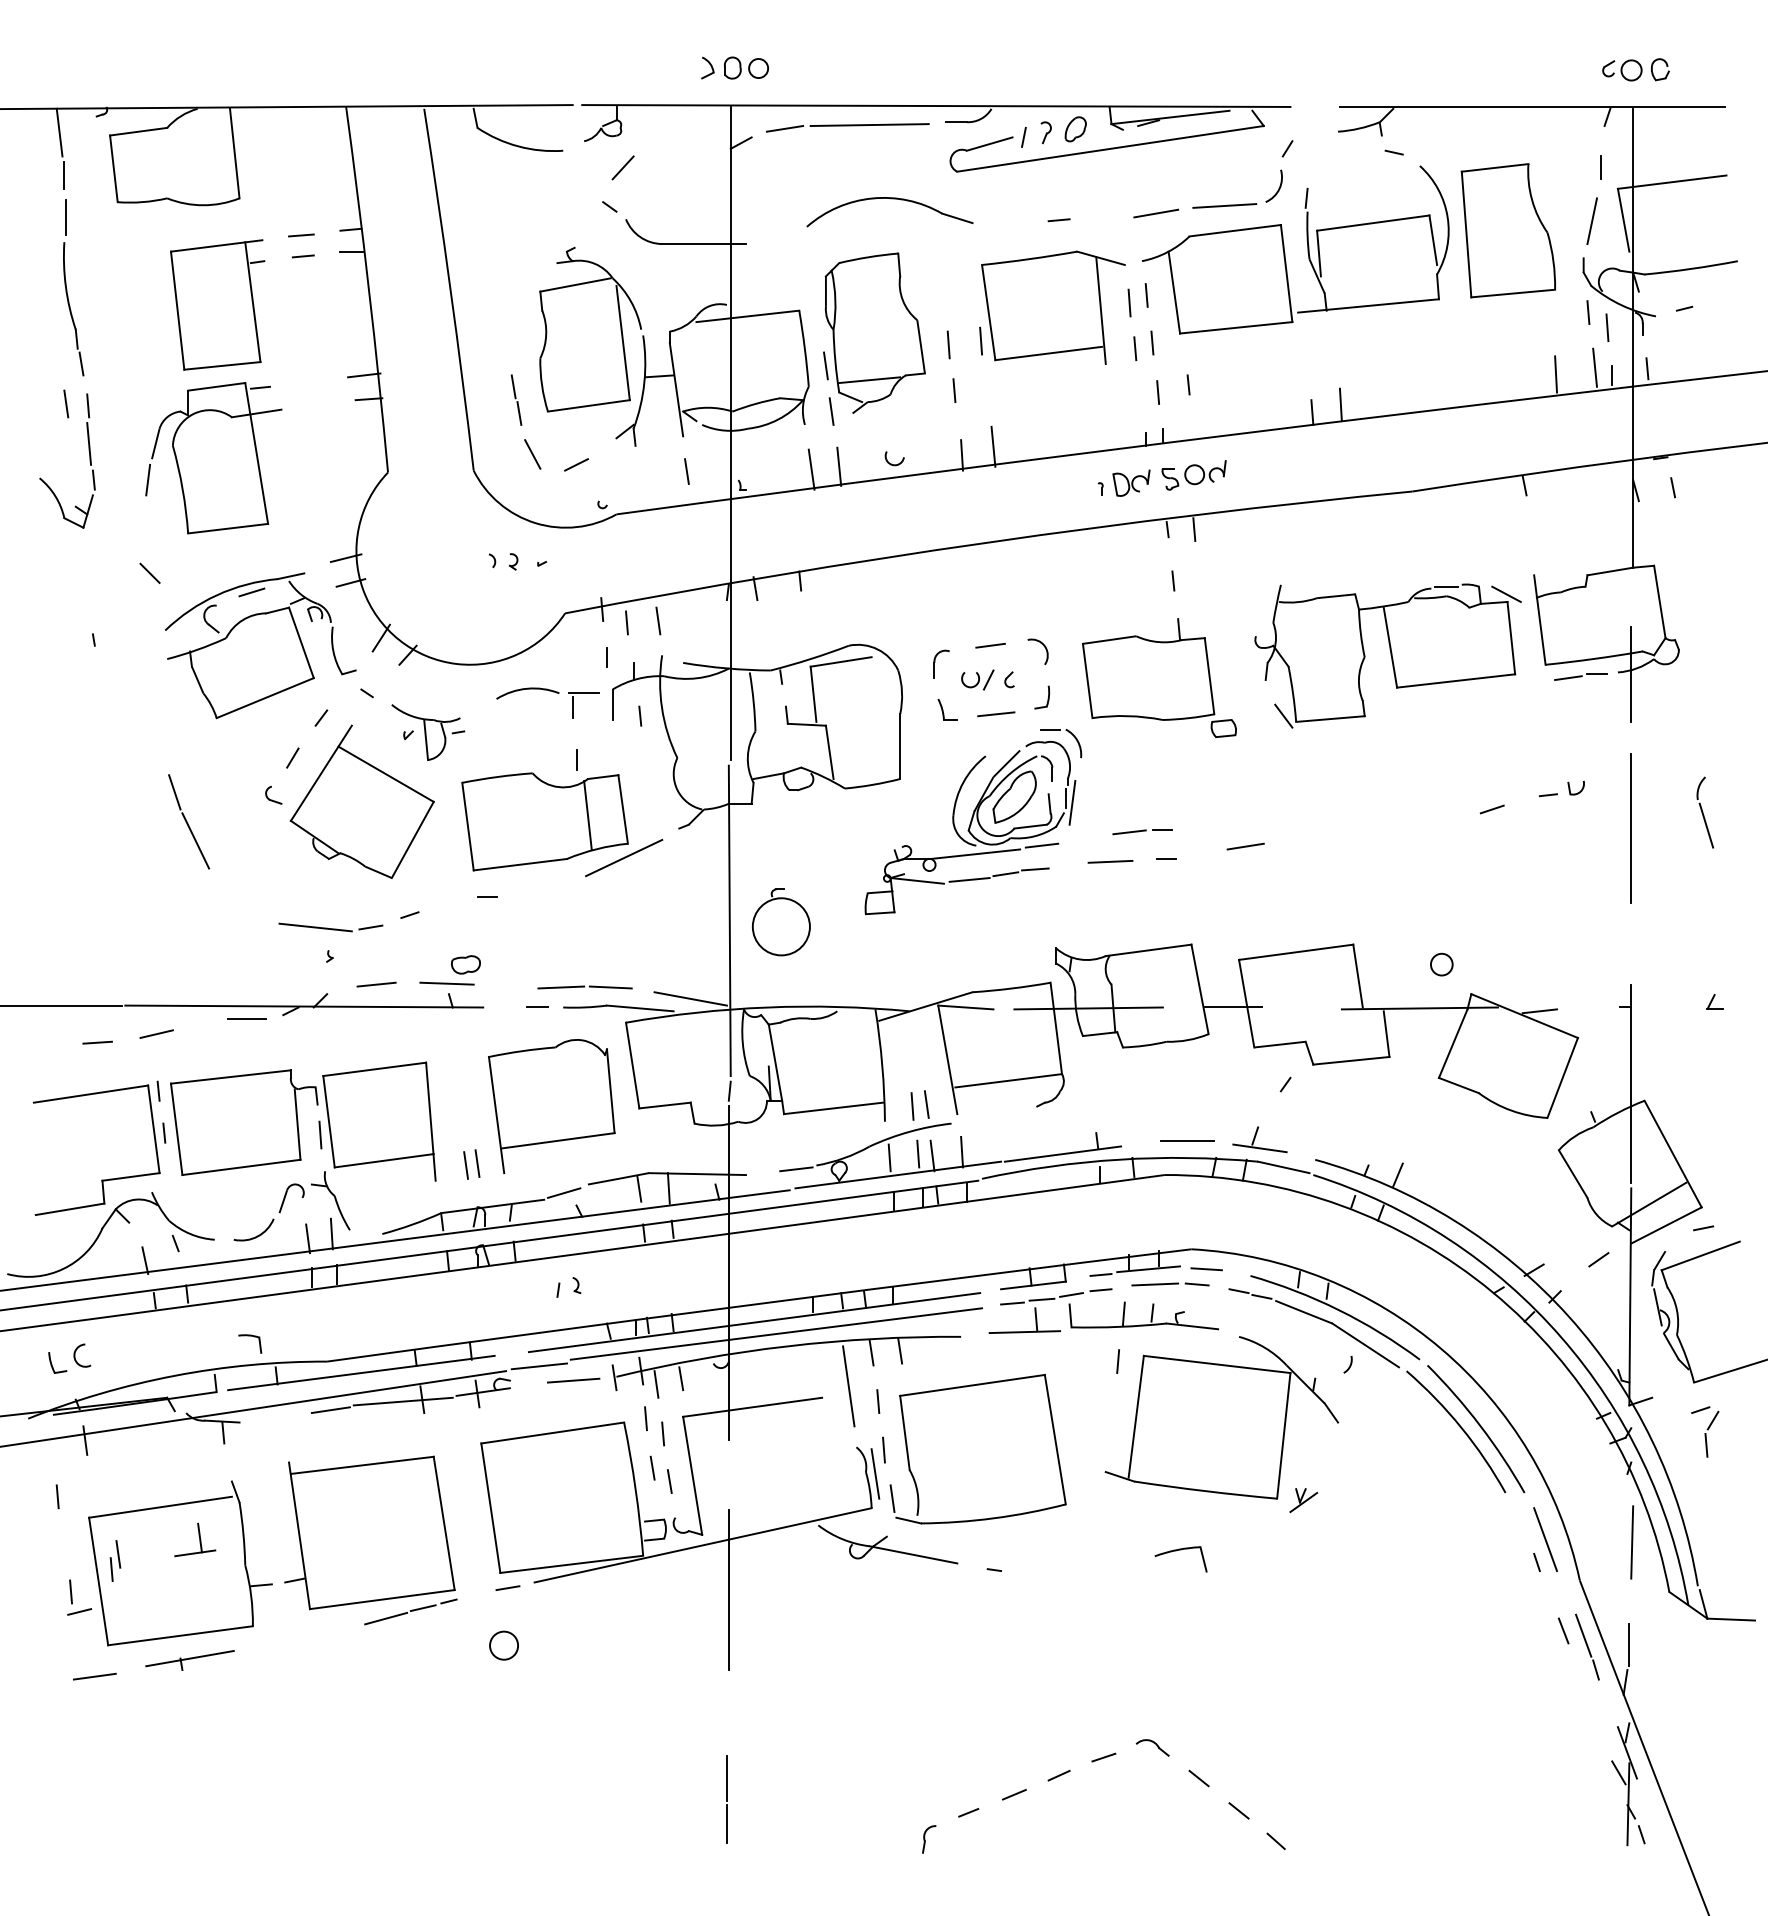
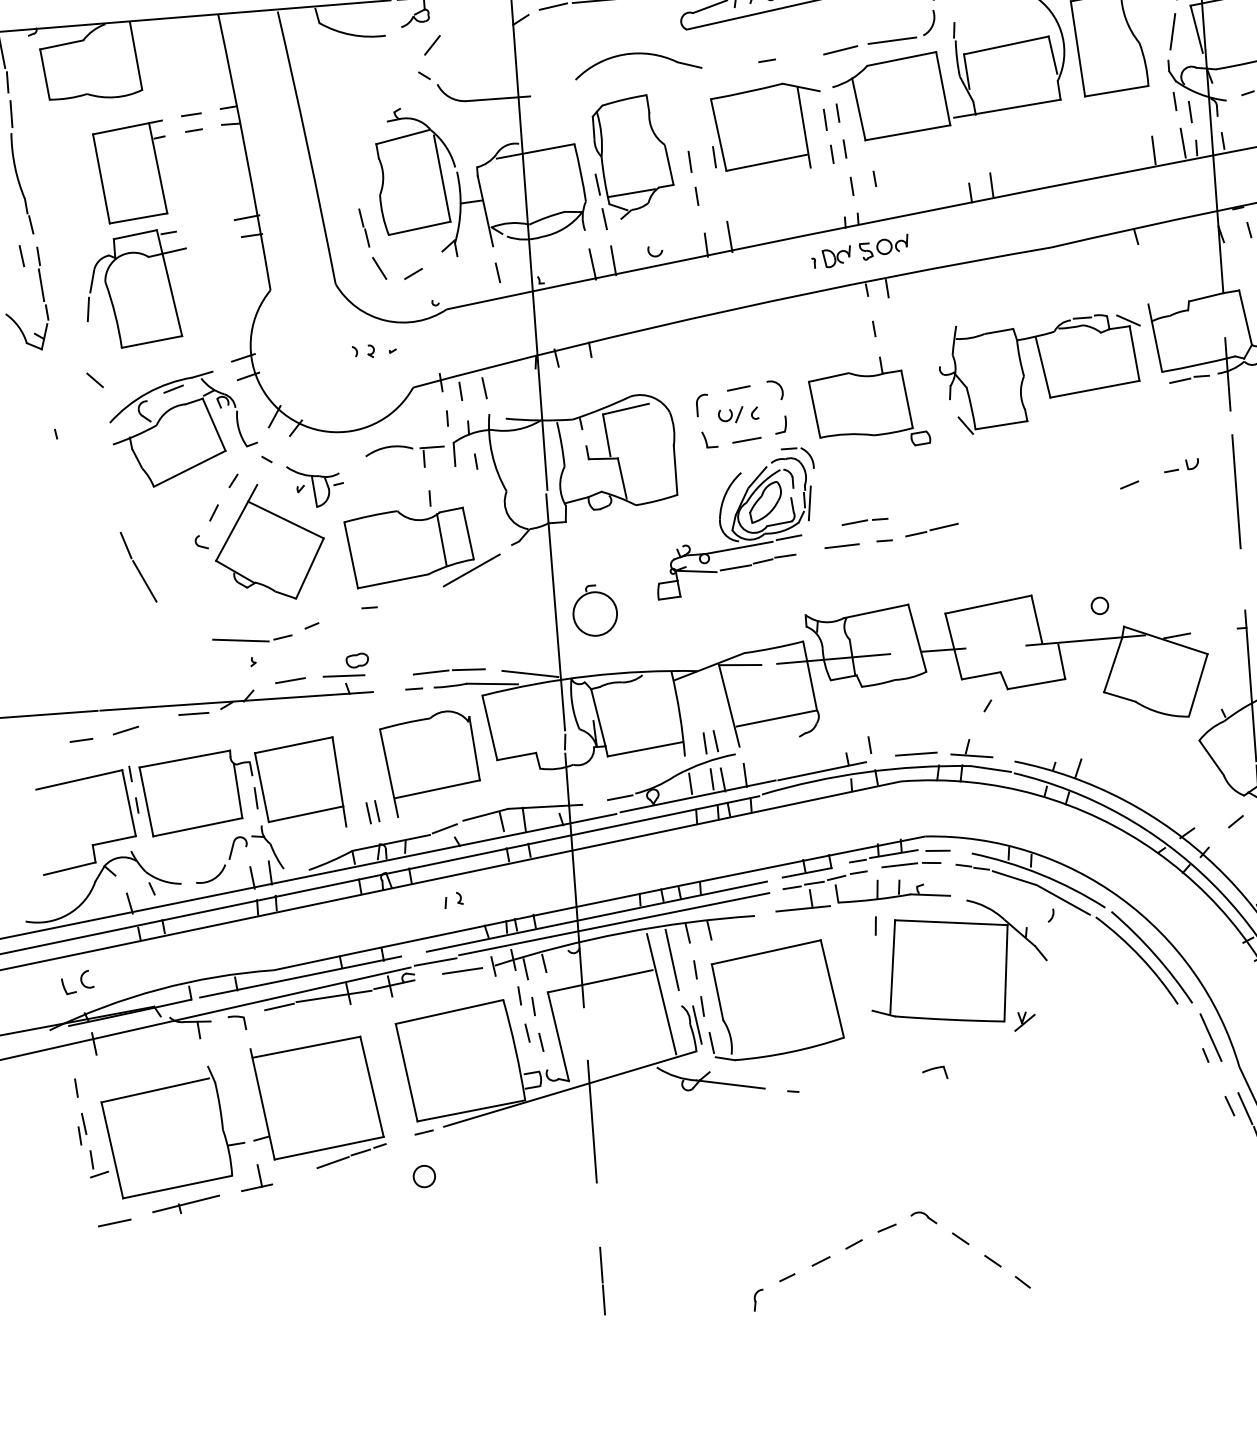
line: (1208, 853) -> (916, 534), added
line: (1127, 1124) -> (869, 745), added
part: (250, 1336) -> (237, 1017), moved
line: (831, 1430) -> (661, 994), added
part: (195, 1539) -> (256, 1177), moved
part: (1181, 1559) -> (935, 1073), size x0.62
part: (115, 1560) -> (82, 1128), moved

